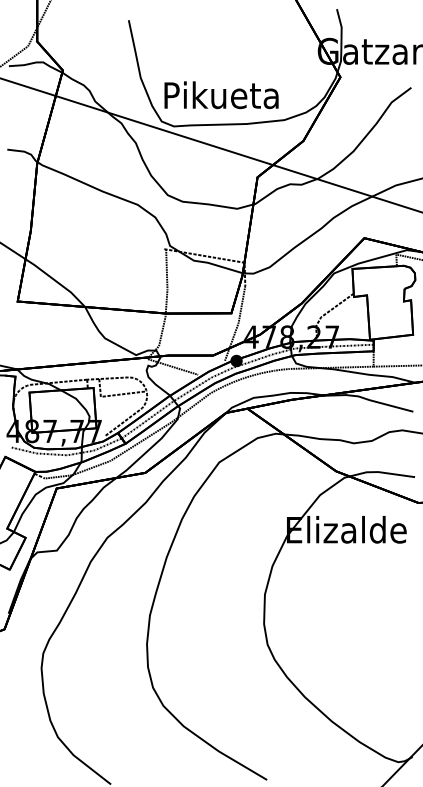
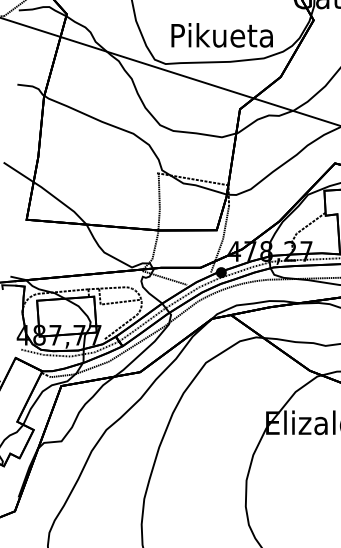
text: (221, 95) -> (222, 35), moved

